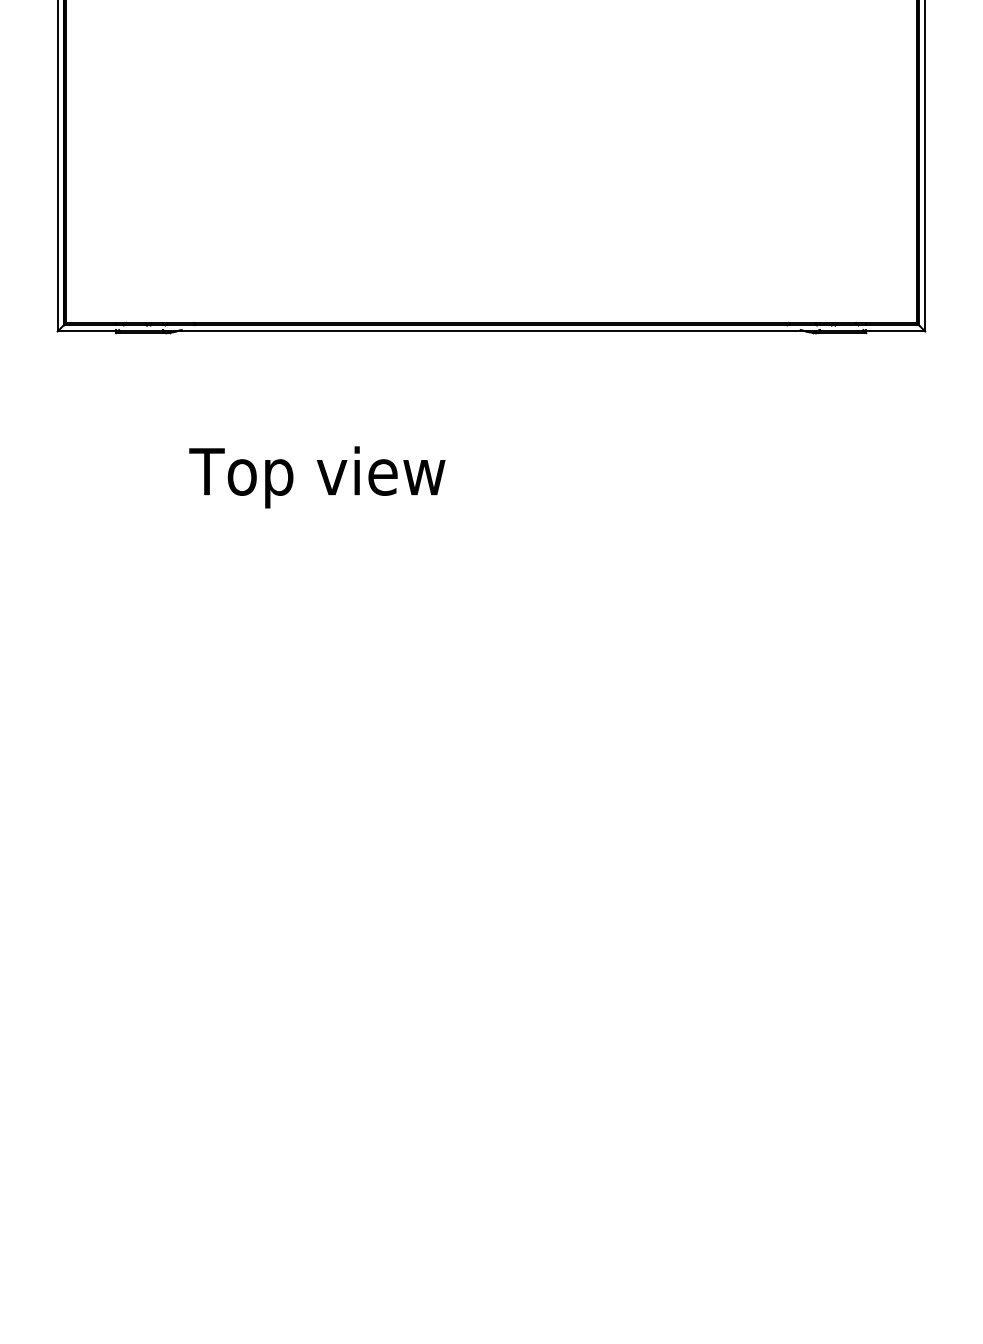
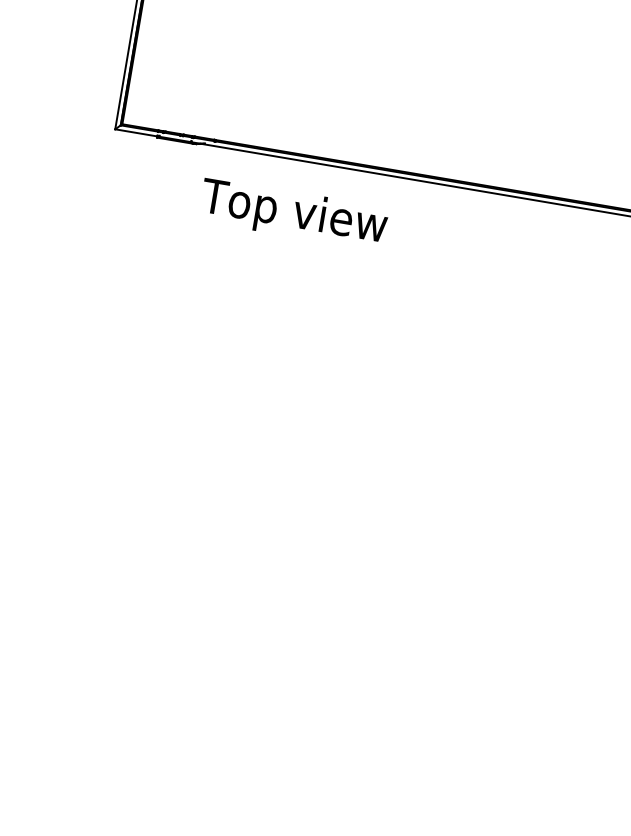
text: (317, 477) -> (293, 214), moved

